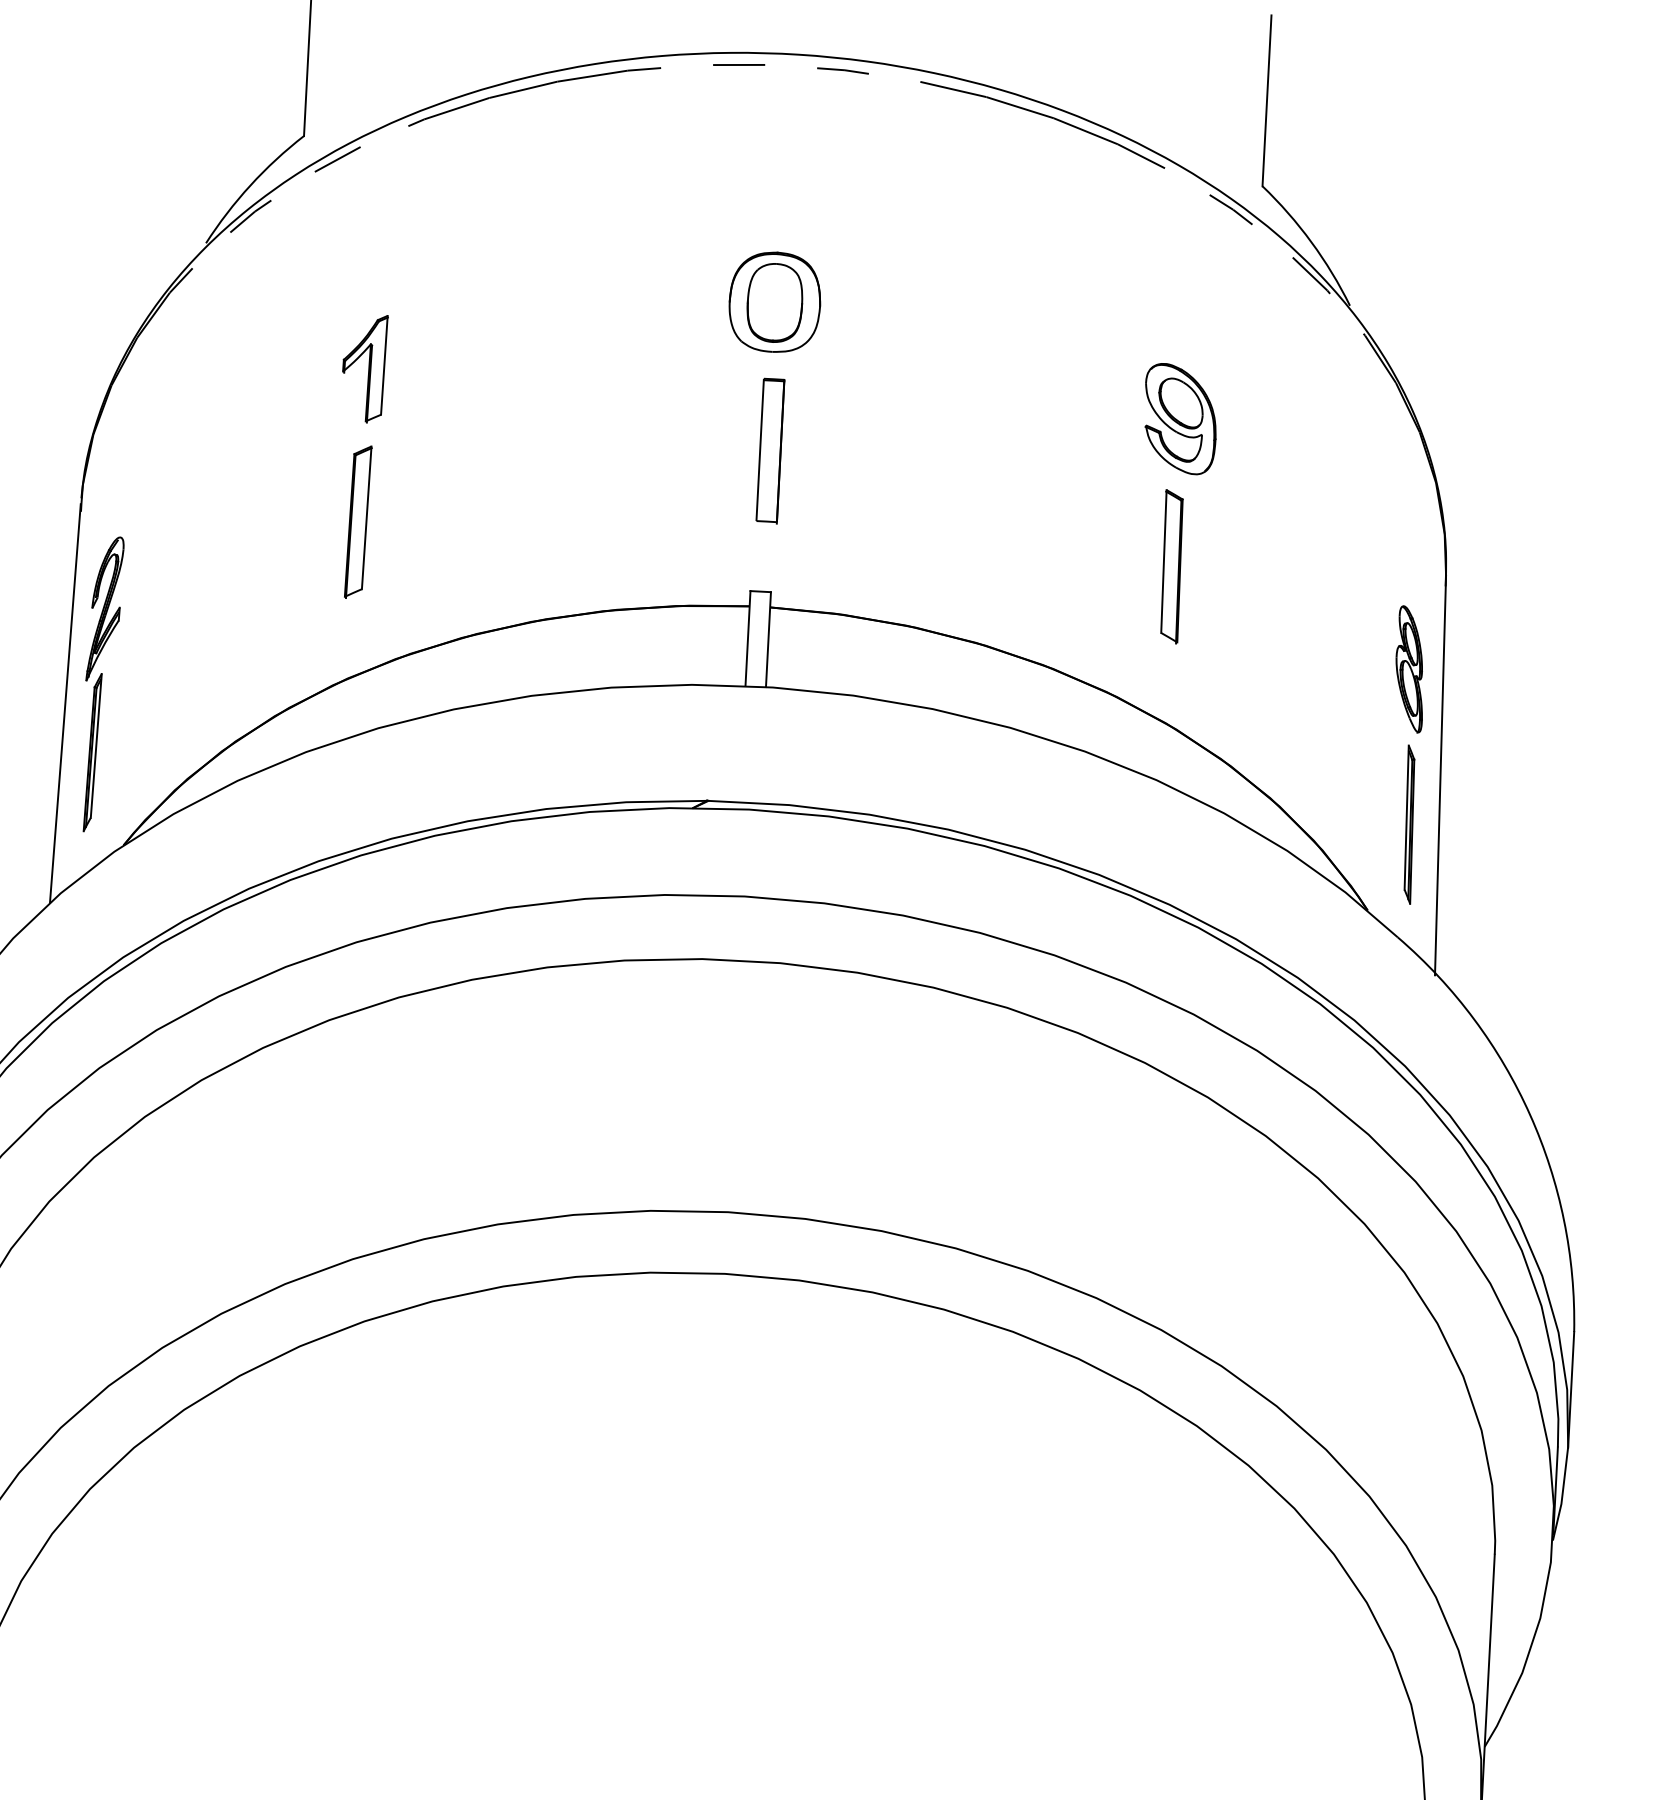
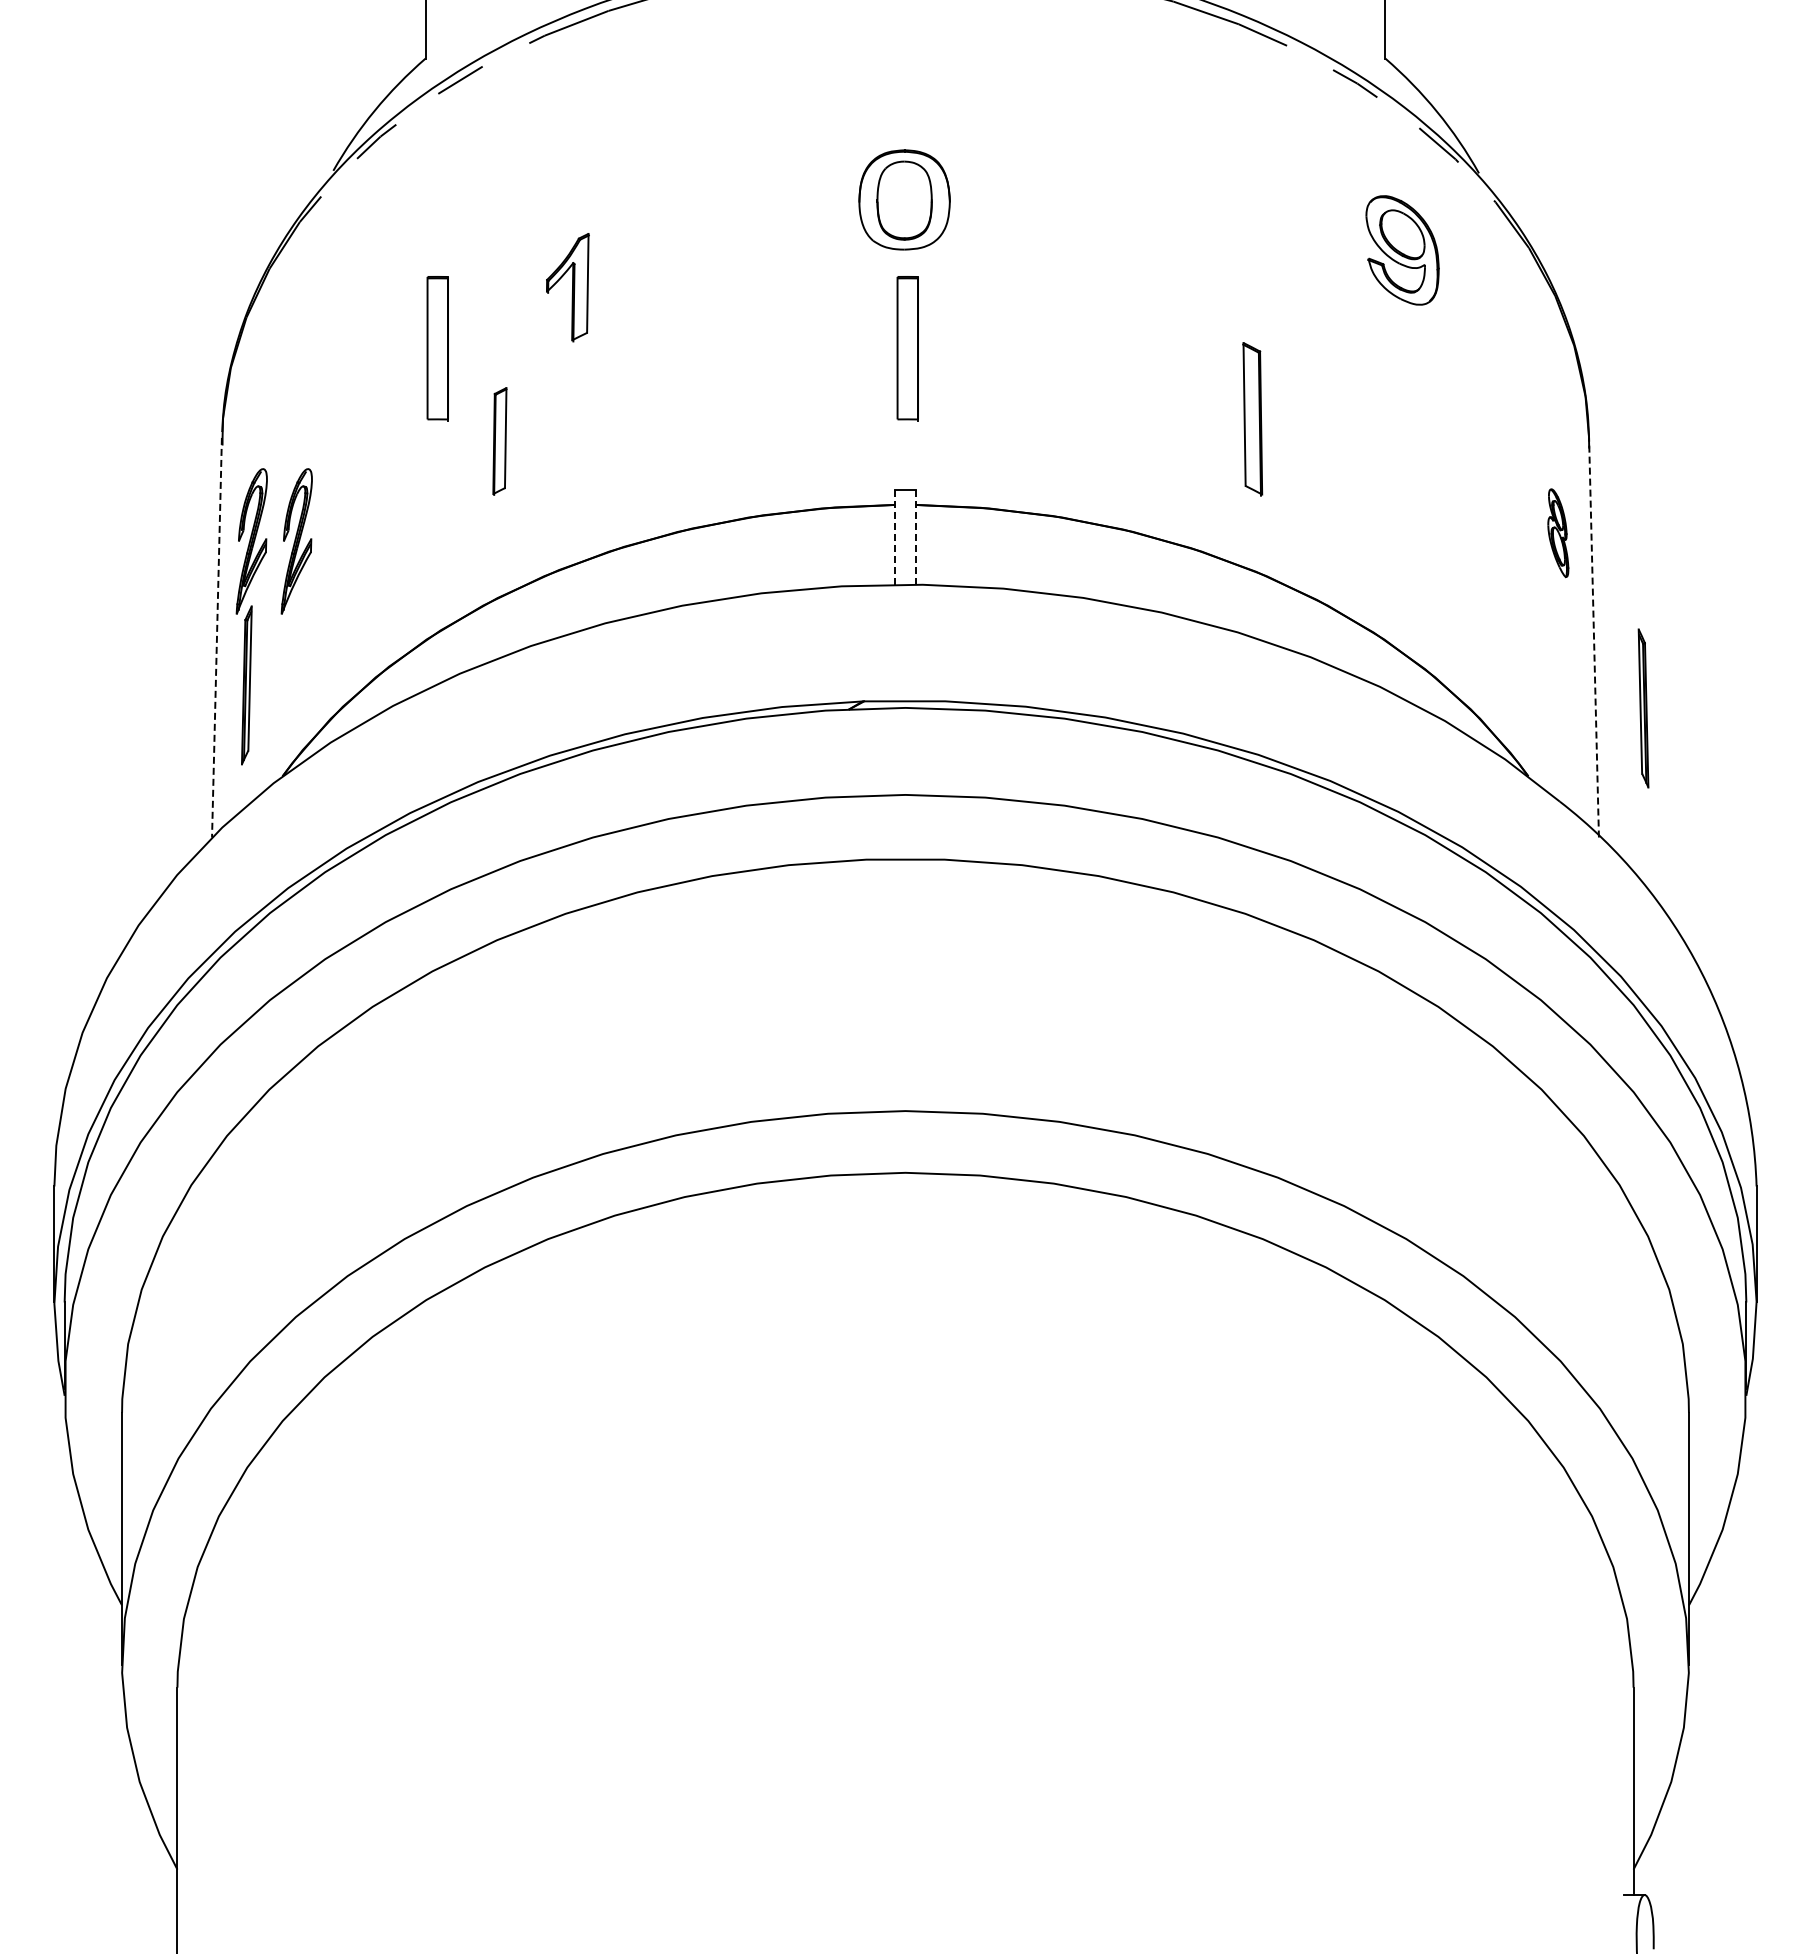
part: (363, 368) -> (567, 287), moved
part: (1180, 419) -> (1402, 250), moved
part: (300, 426) -> (437, 348), added
part: (357, 522) -> (499, 441), size x0.7
part: (1171, 566) -> (1252, 419), moved
part: (149, 611) -> (296, 541), added
line: (748, 638) -> (895, 537), solid -> dashed
line: (768, 639) -> (915, 537), solid -> dashed
part: (1410, 668) -> (1558, 532), size x0.7
line: (64, 703) -> (216, 637), solid -> dashed
line: (1441, 775) -> (1594, 637), solid -> dashed
part: (1409, 824) -> (1643, 708), moved

